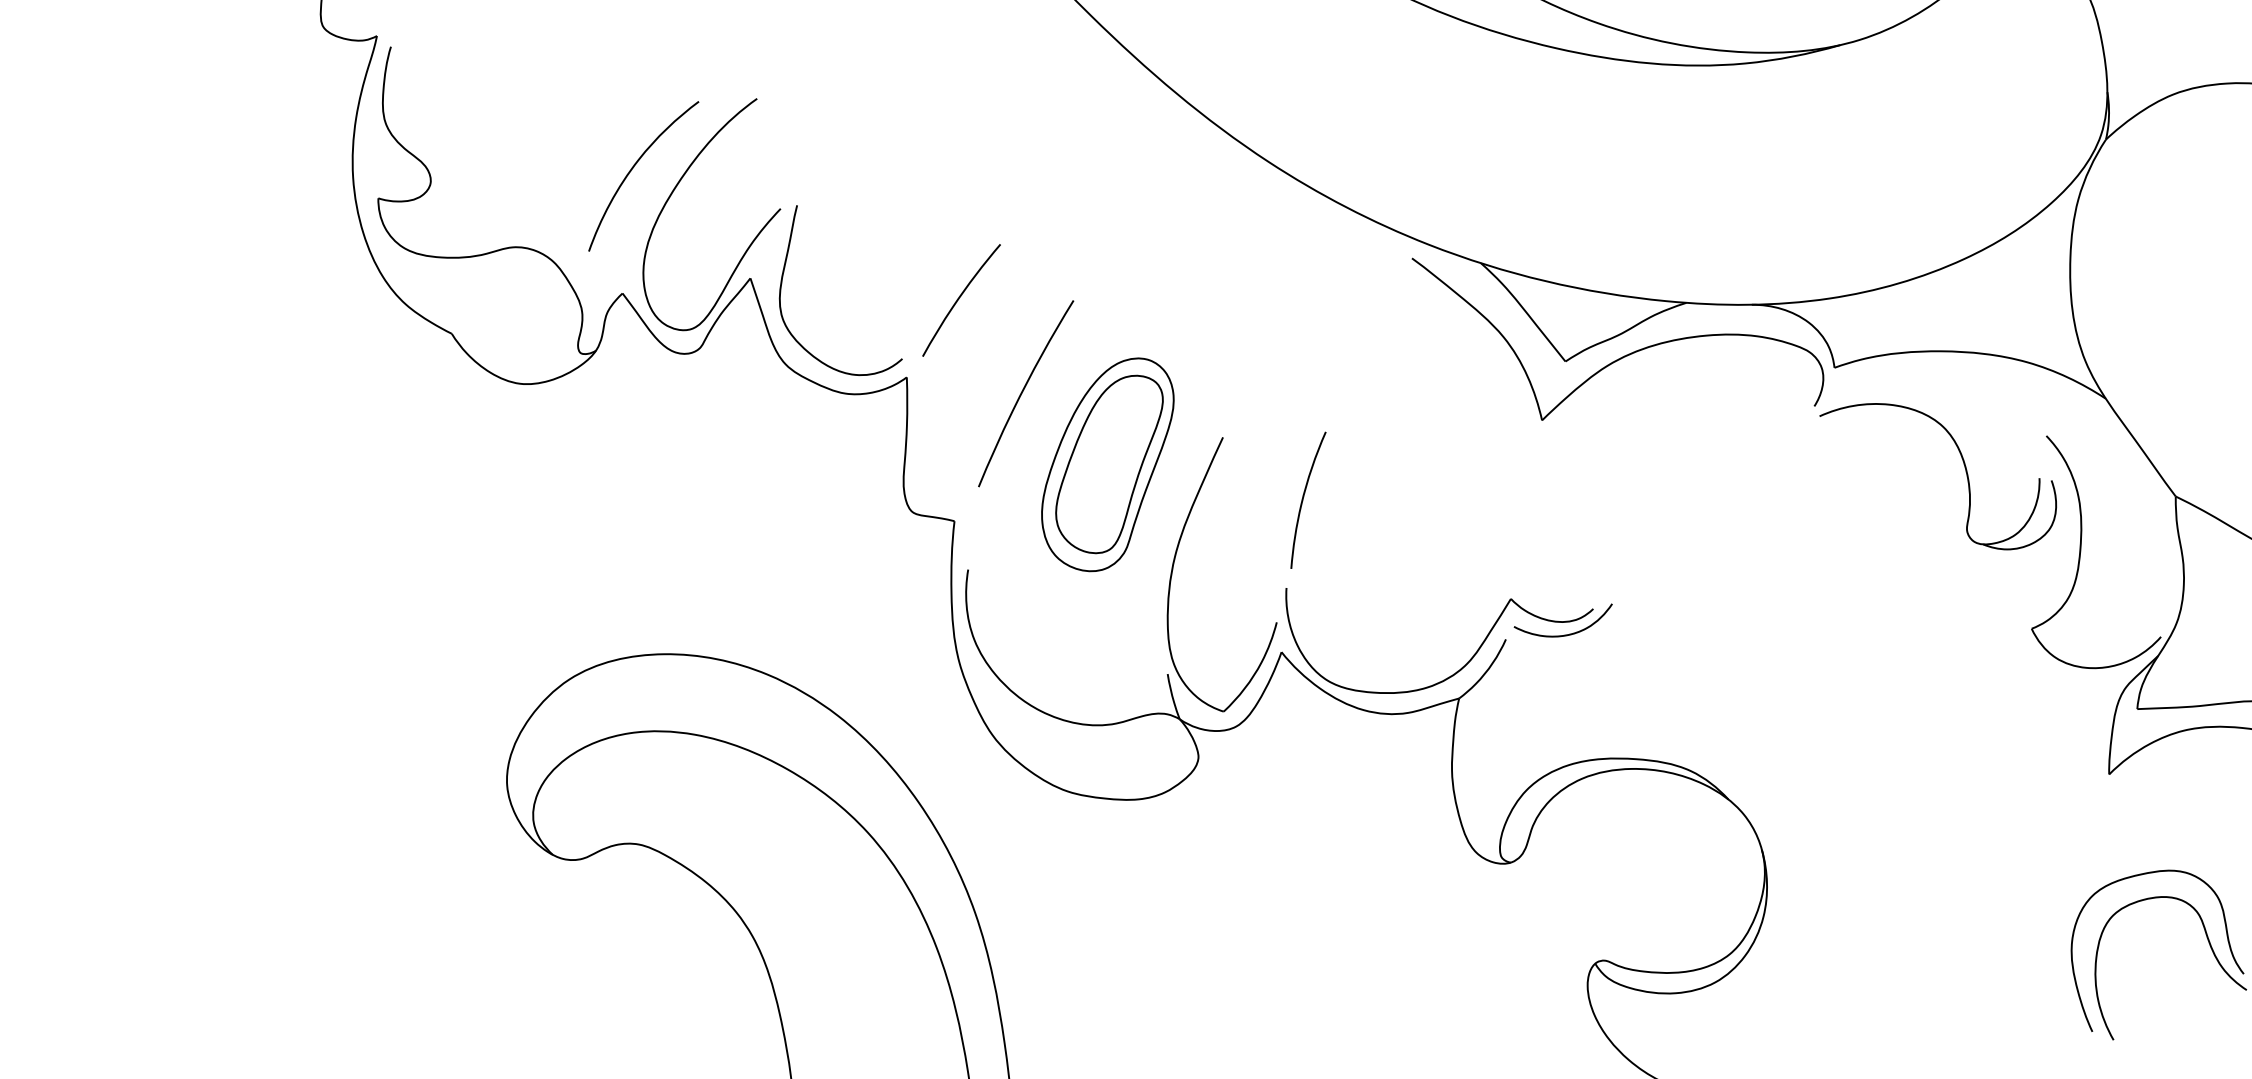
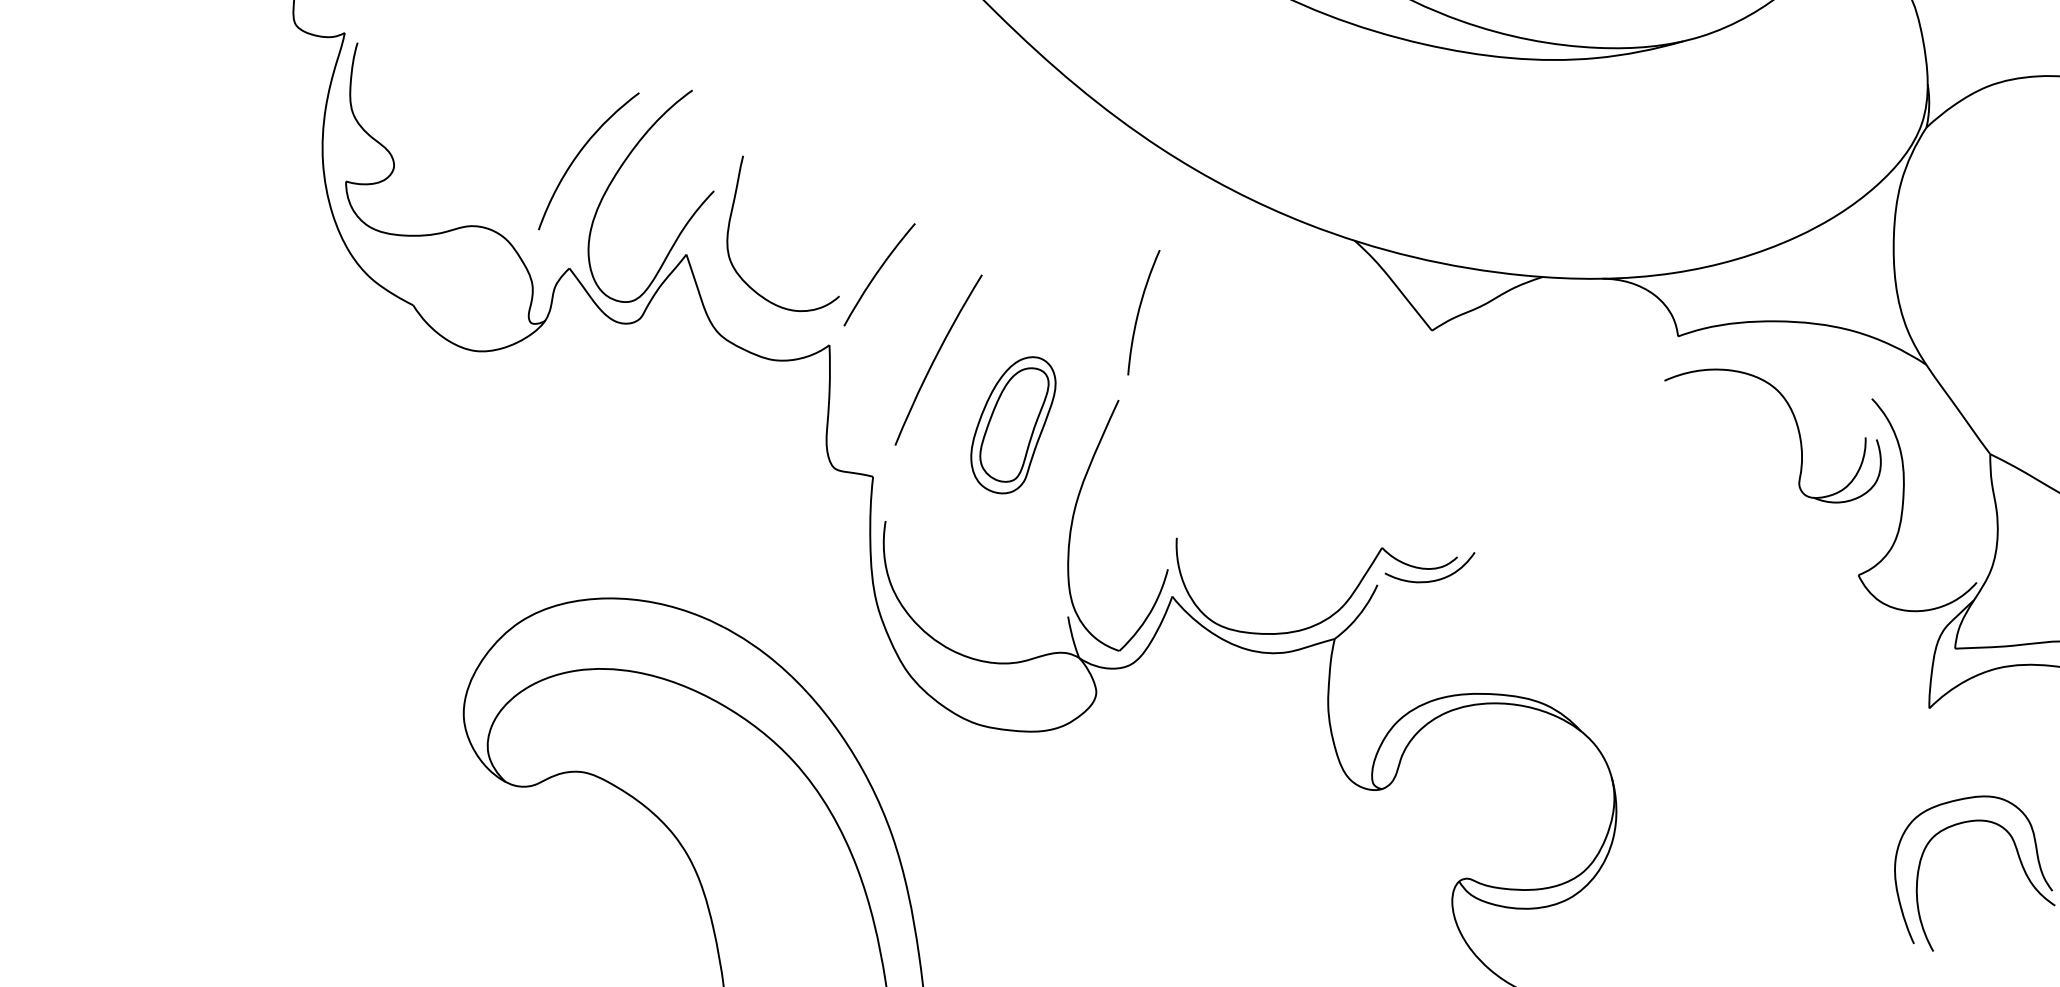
curve: (783, 279) -> (730, 223), moved
part: (1622, 355) -> (1484, 325), removed
part: (1107, 465) -> (1013, 425), size x0.7
curve: (1303, 500) -> (1139, 312), moved

